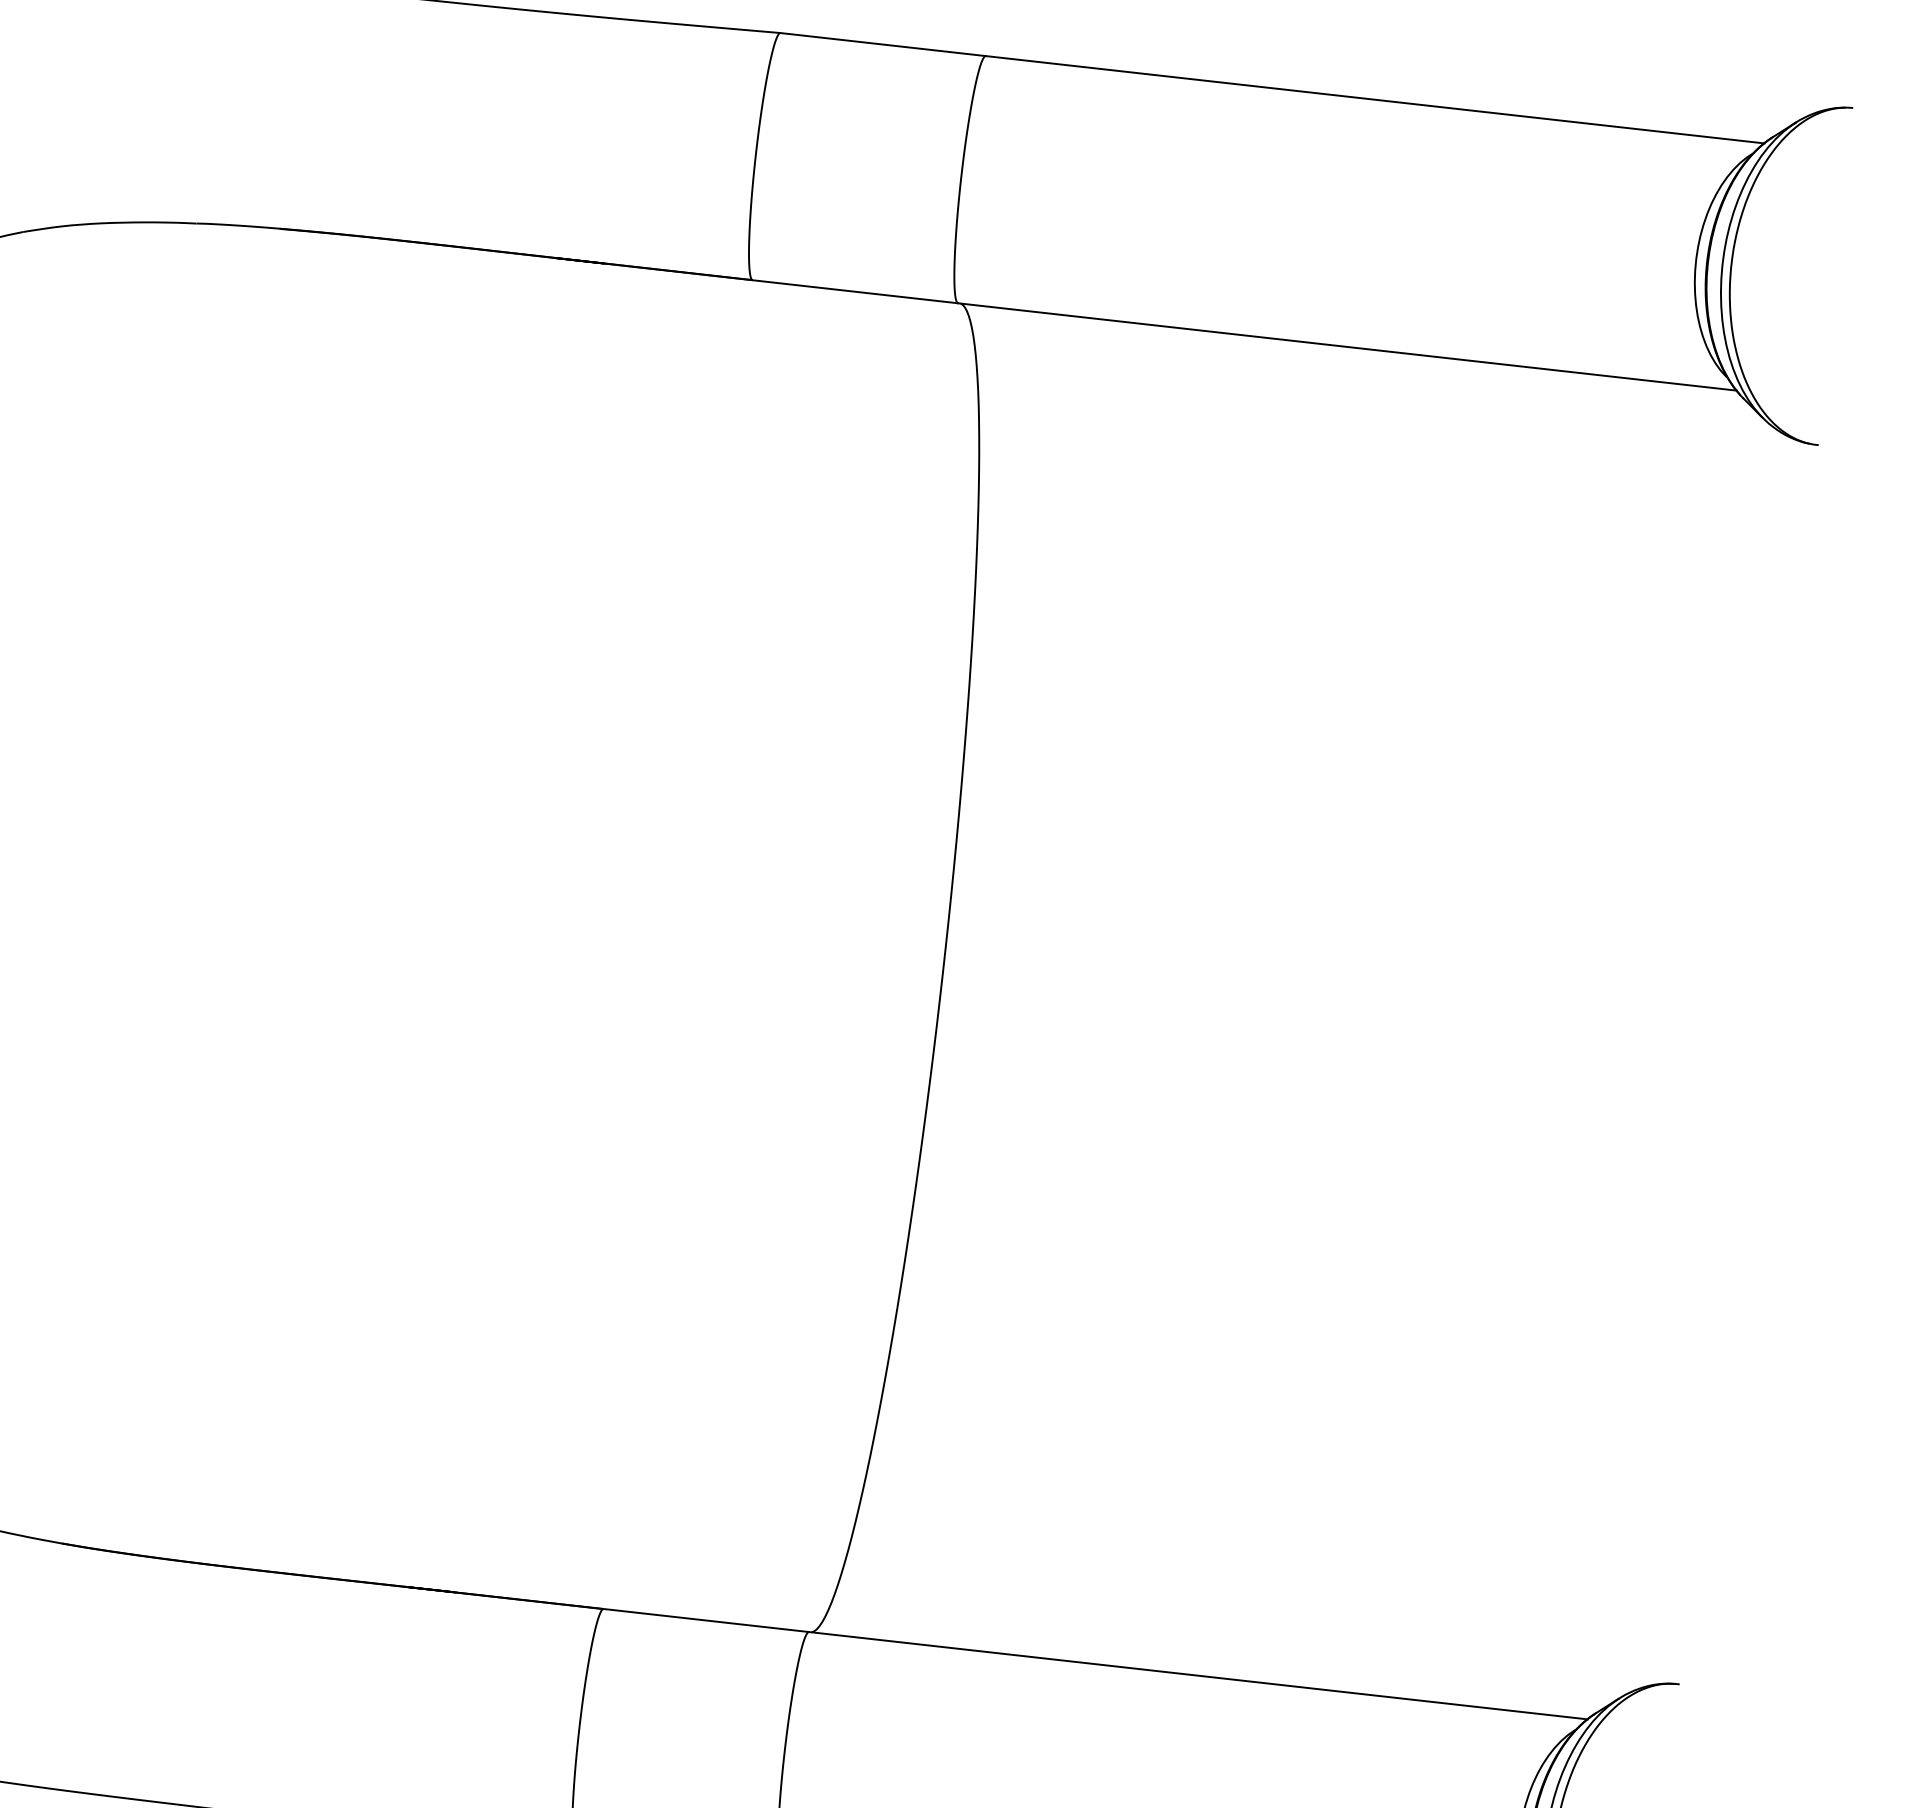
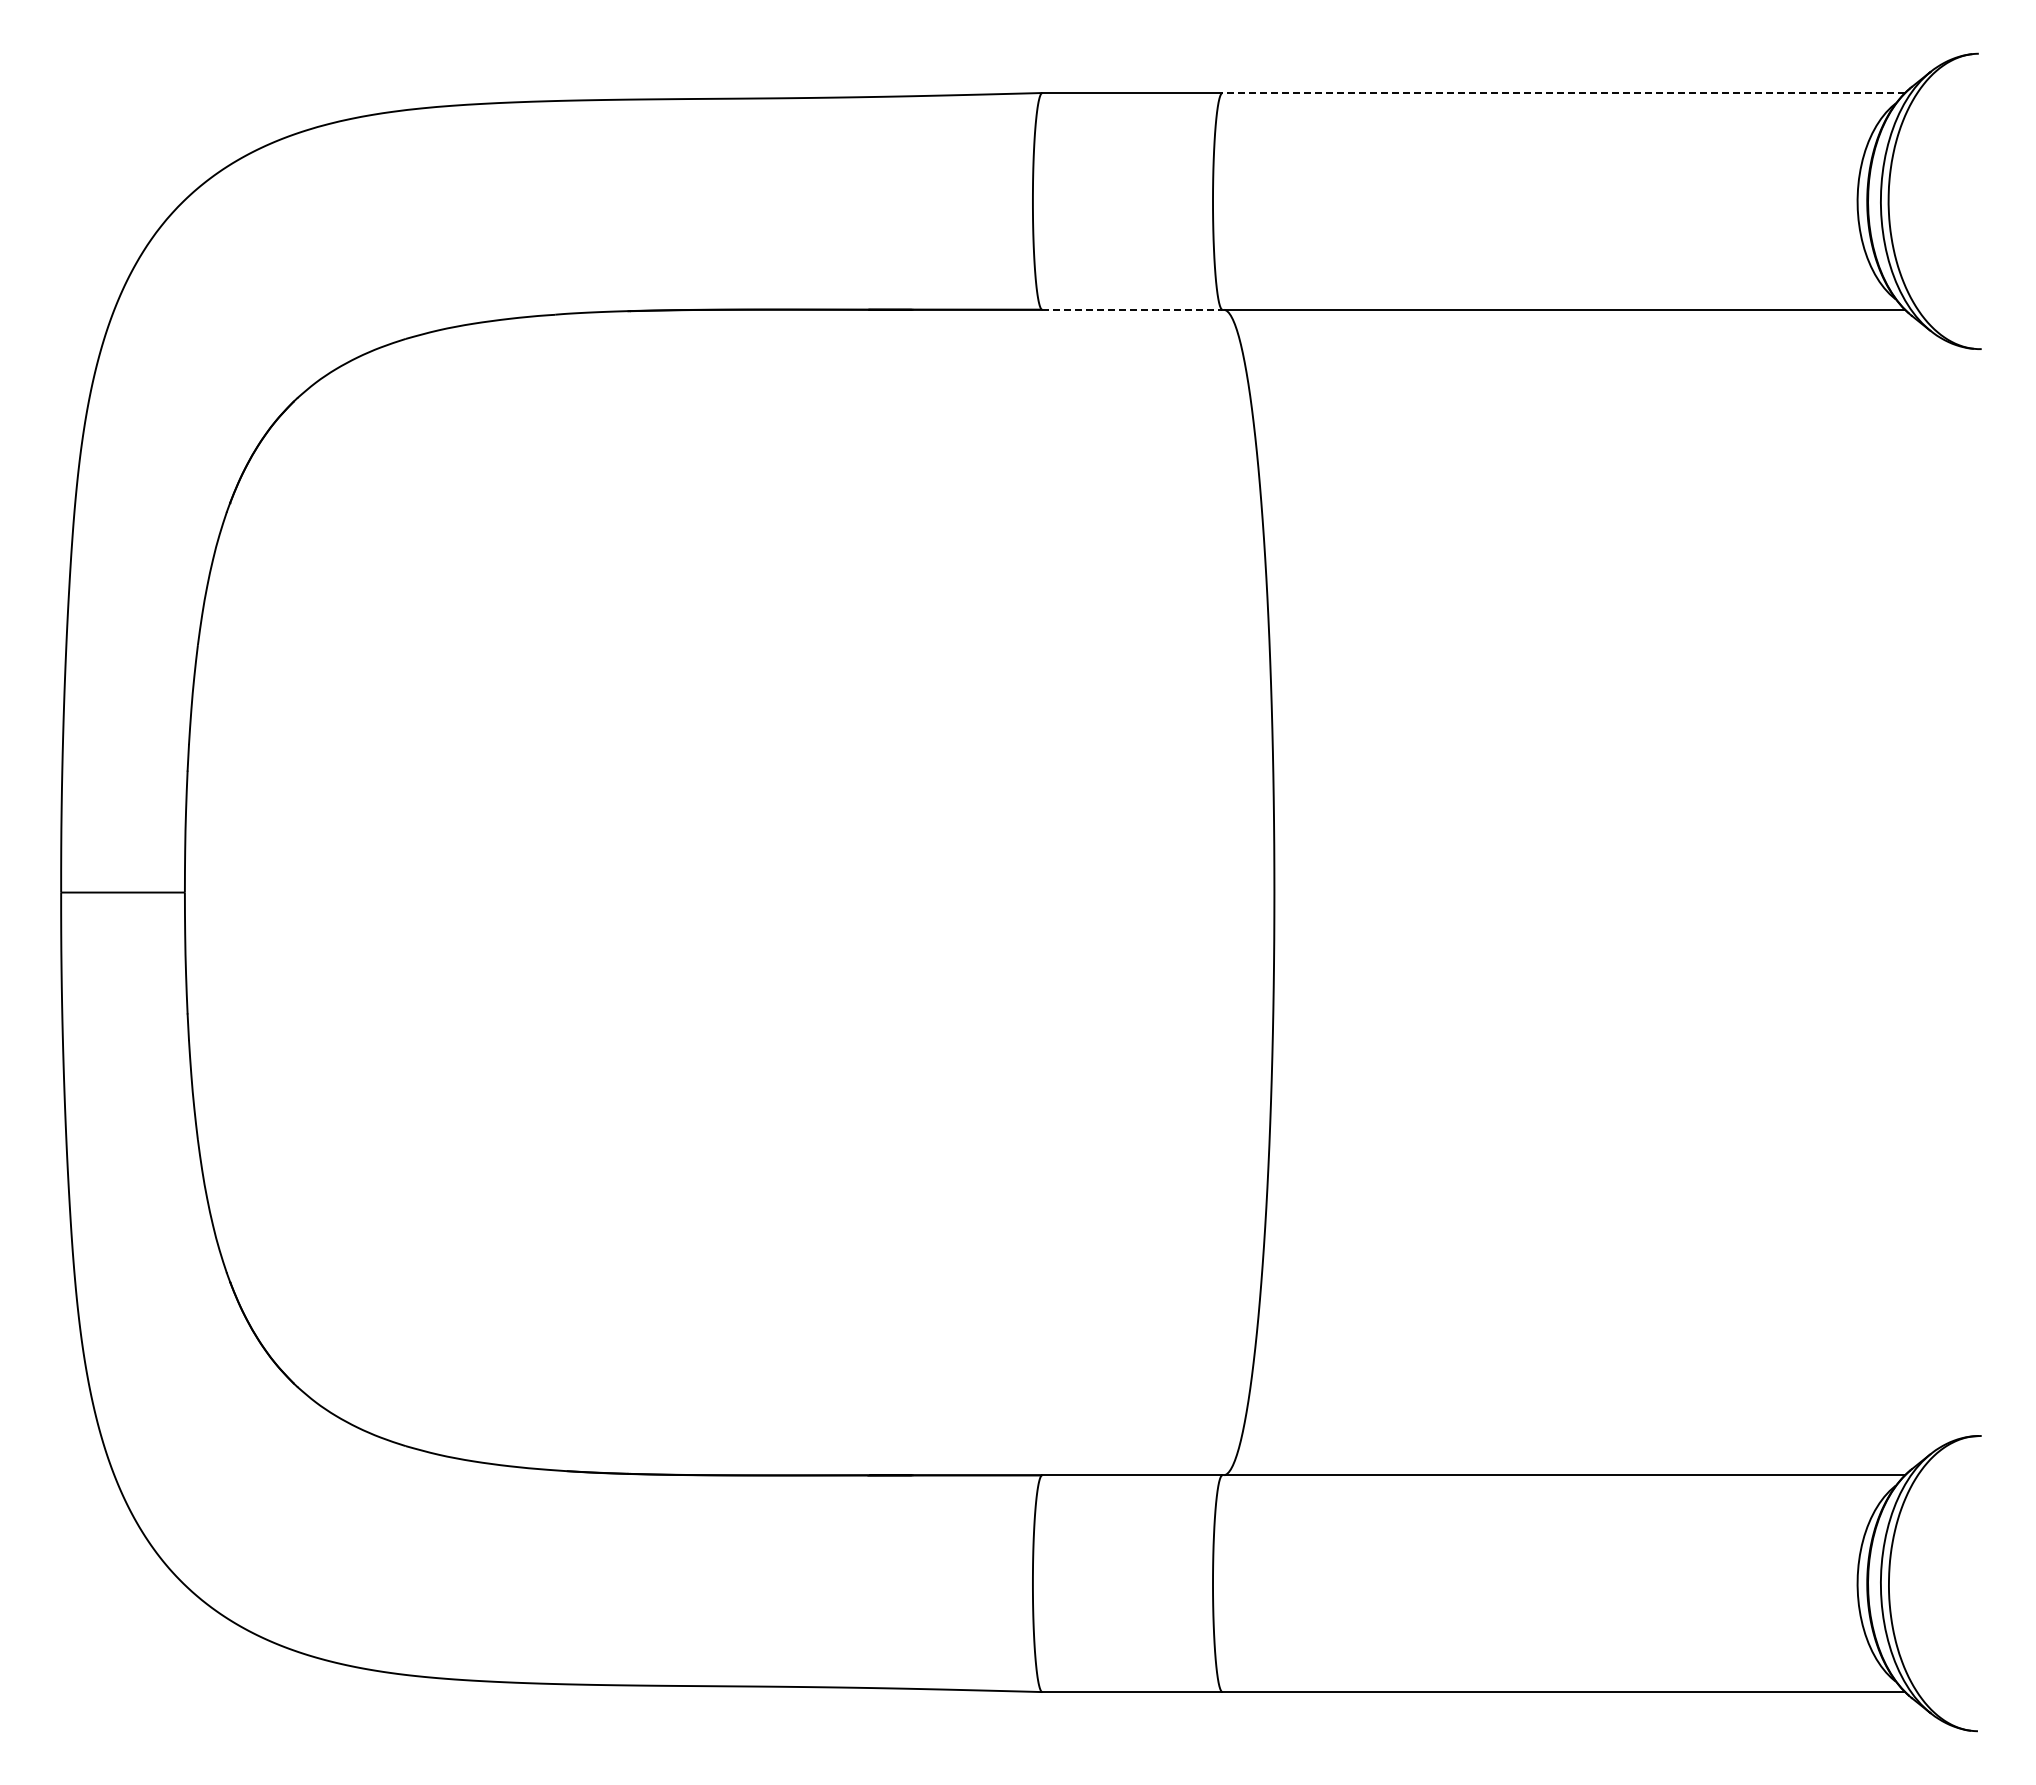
line: (1374, 100) -> (1563, 93), solid -> dashed
line: (855, 291) -> (1132, 309), solid -> dashed

